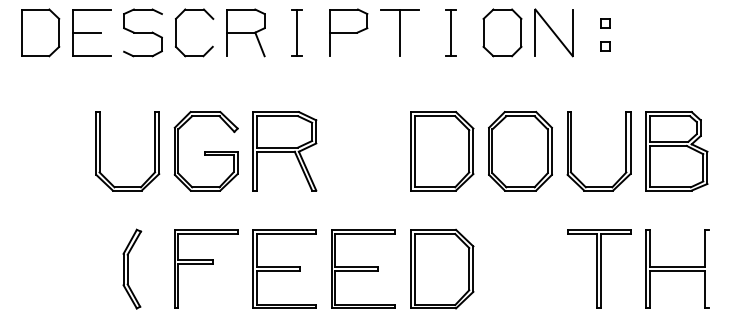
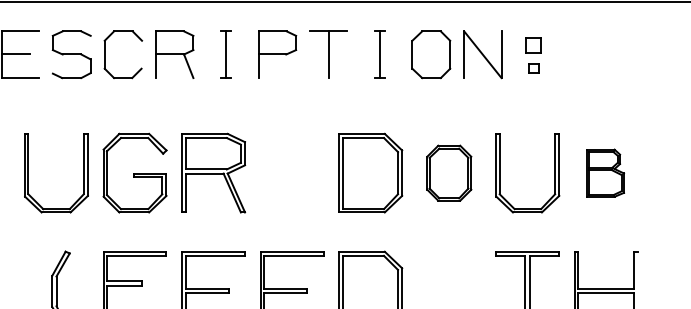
part: (605, 23) -> (534, 45), size x1.6
part: (520, 151) -> (449, 173), size x0.7
part: (676, 151) -> (605, 173), size x0.6

